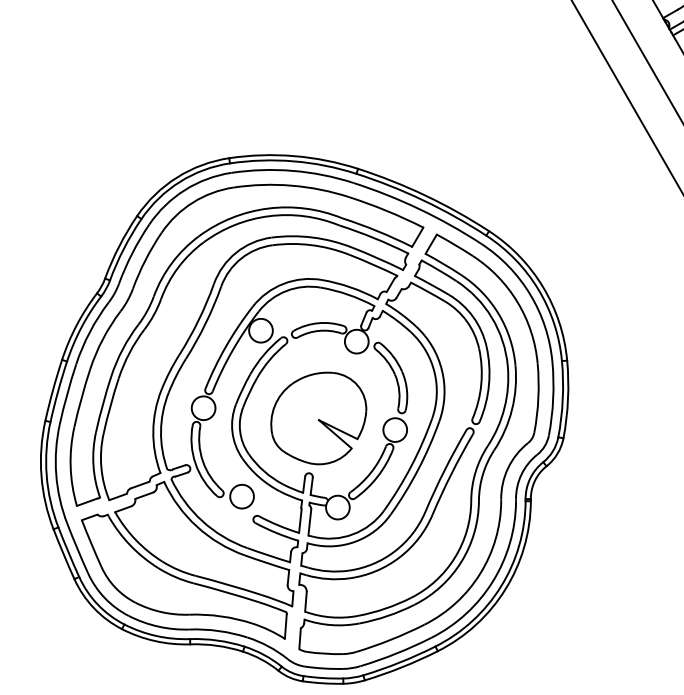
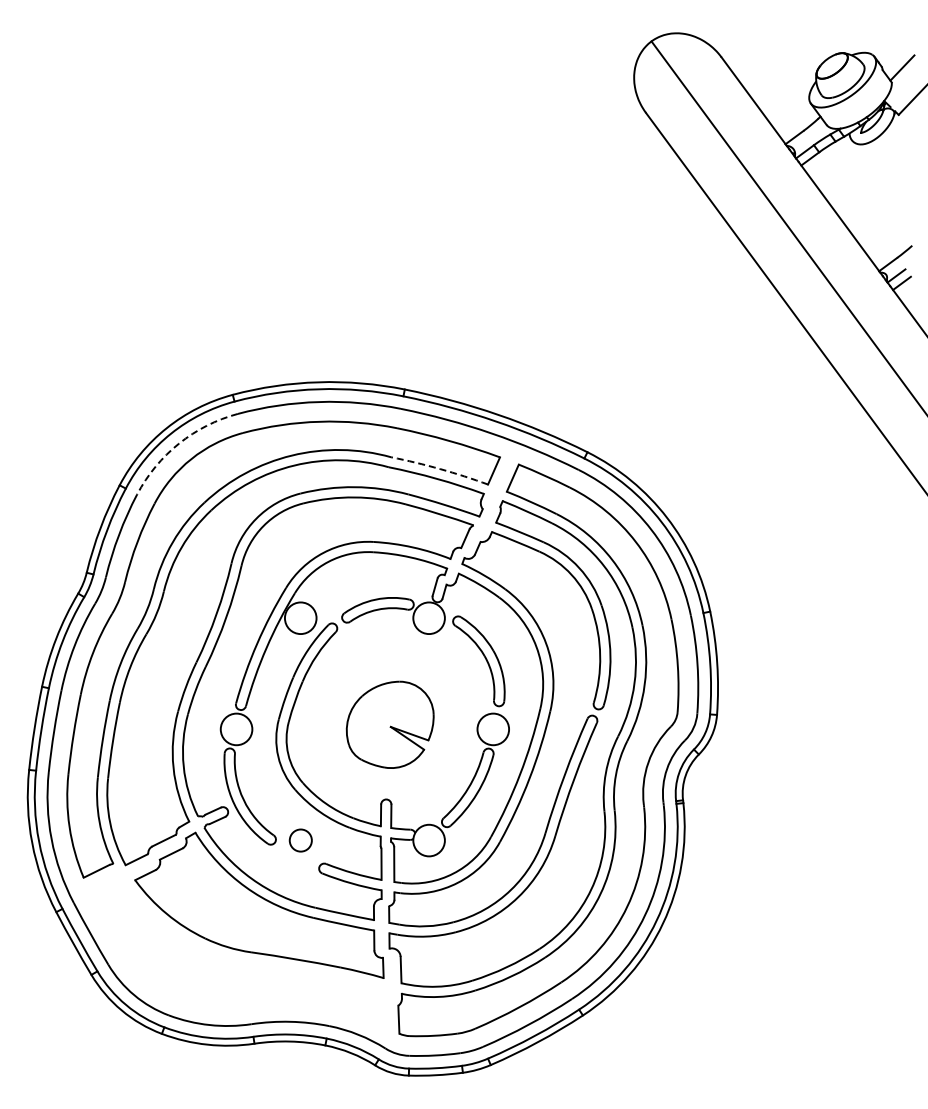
arc: (185, 189) -> (179, 443), solid -> dashed
arc: (377, 231) -> (440, 469), solid -> dashed
part: (318, 417) -> (390, 724), size x0.7
circle: (241, 496) -> (300, 840), size x0.7
part: (183, 575) -> (235, 953), removed

